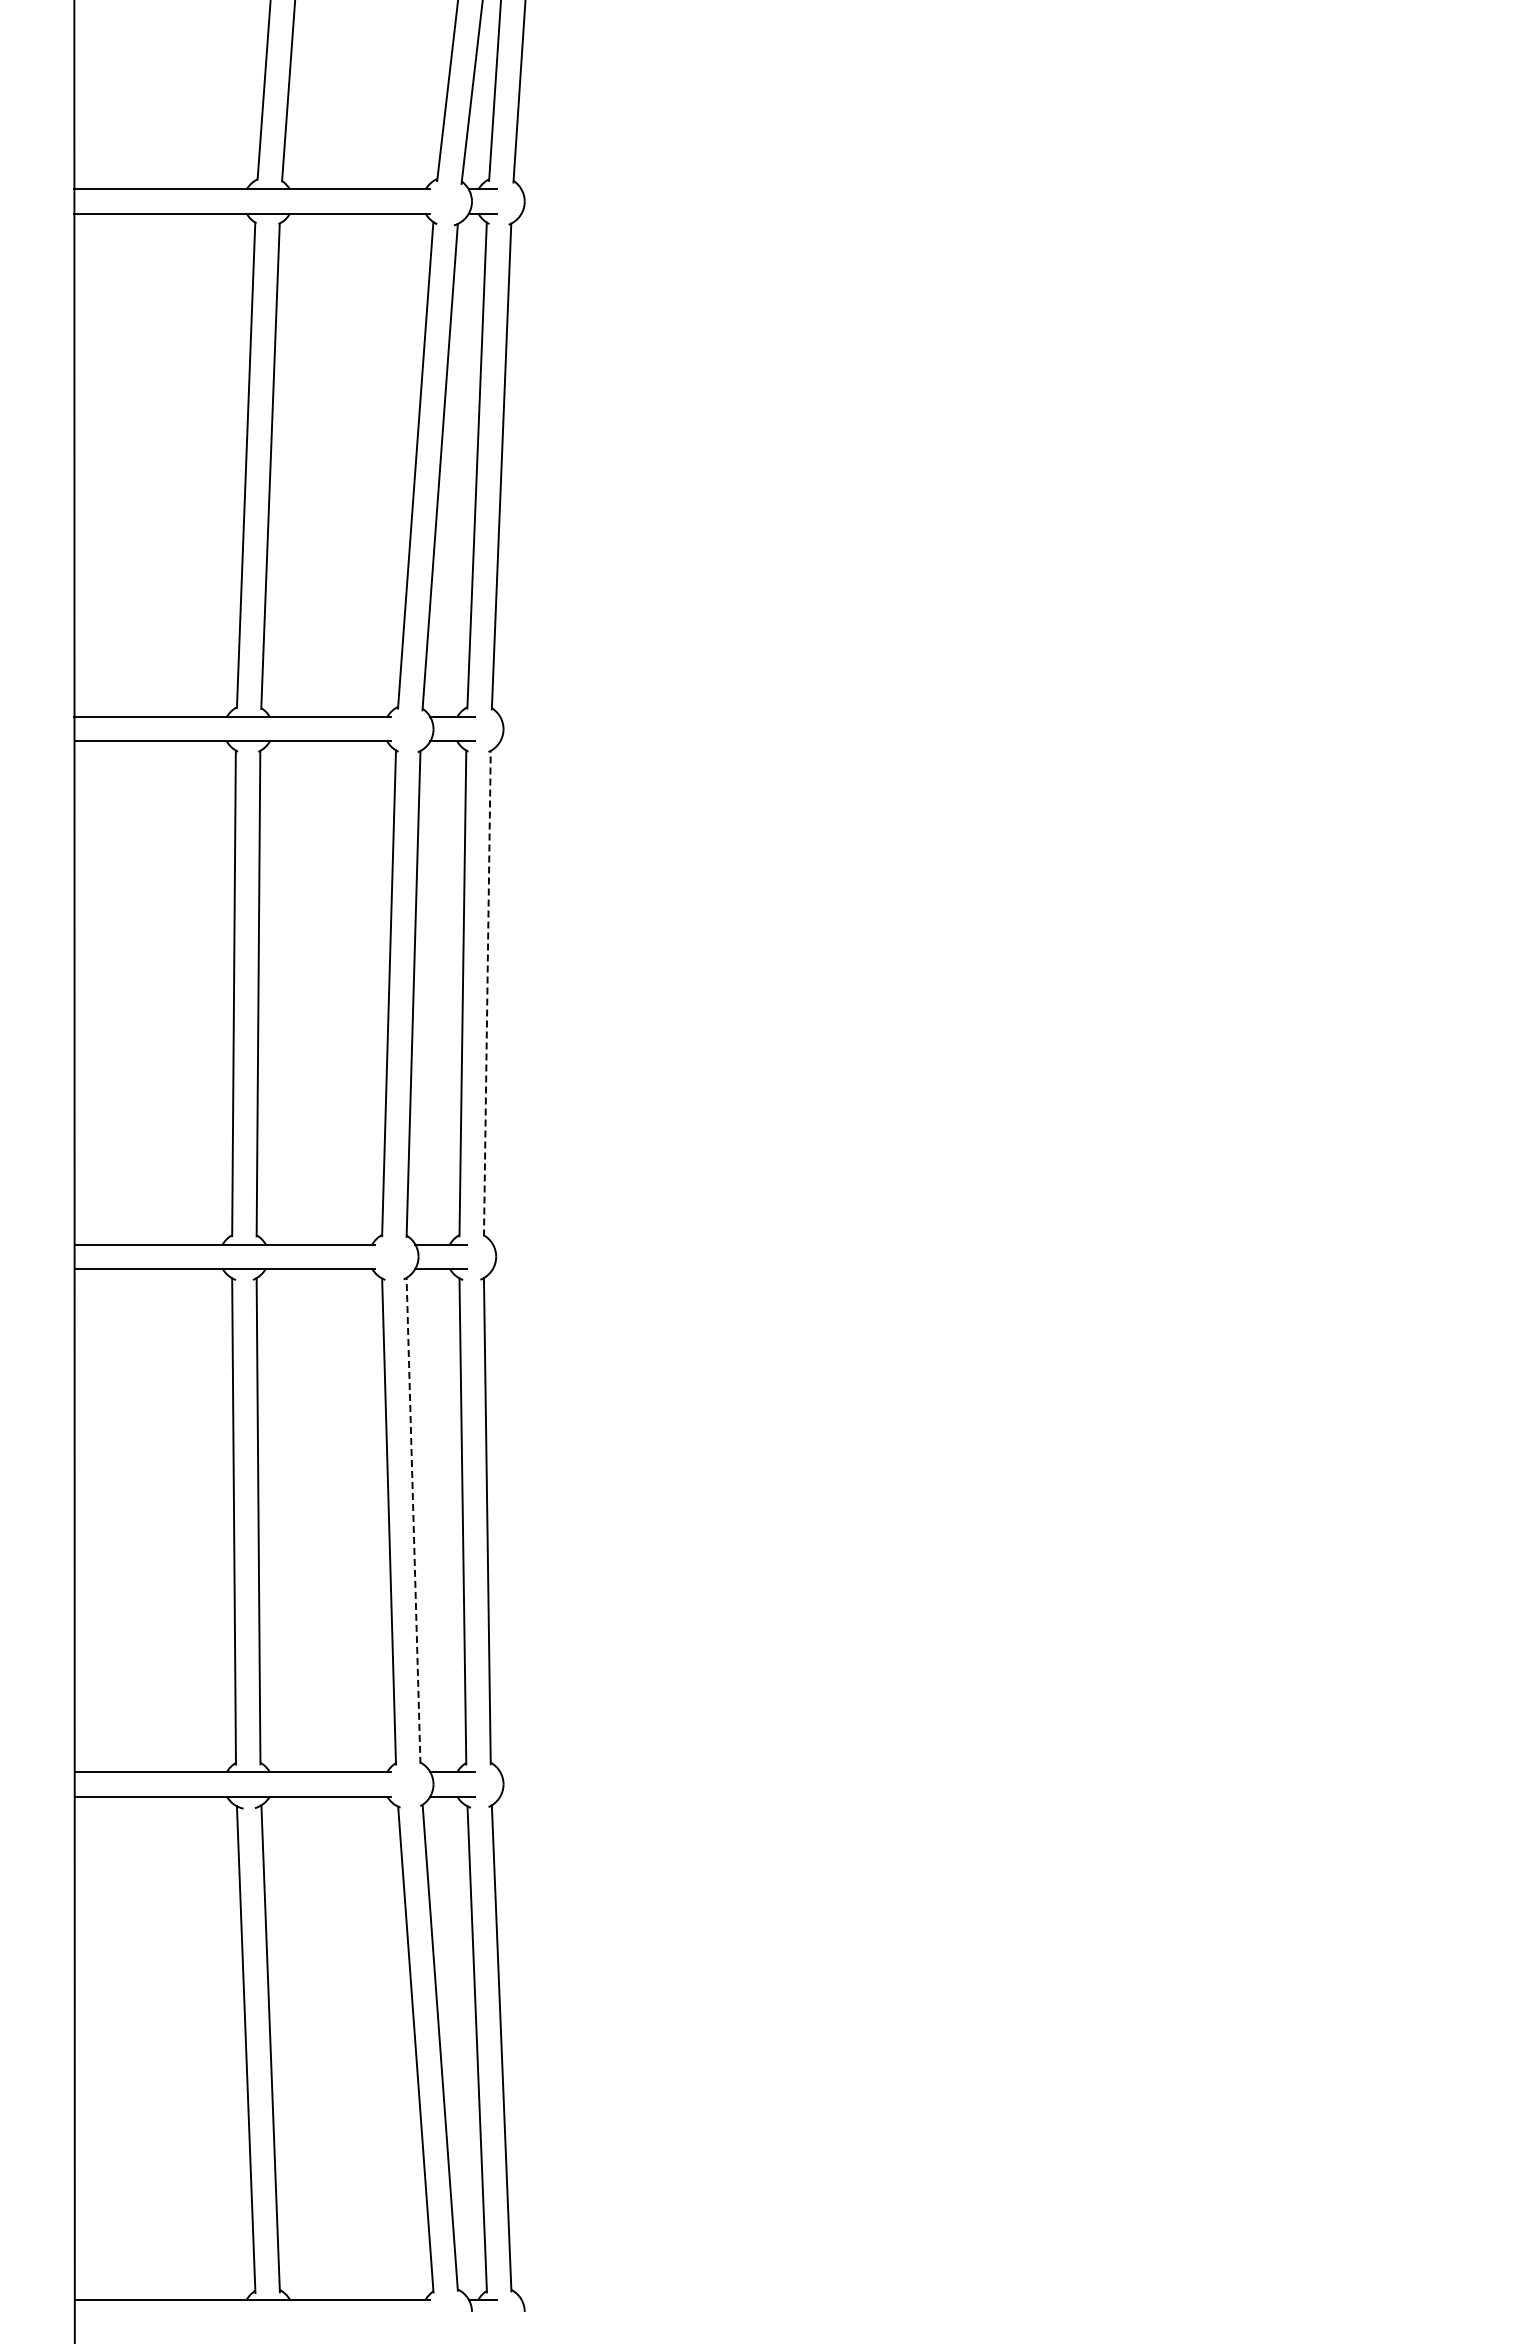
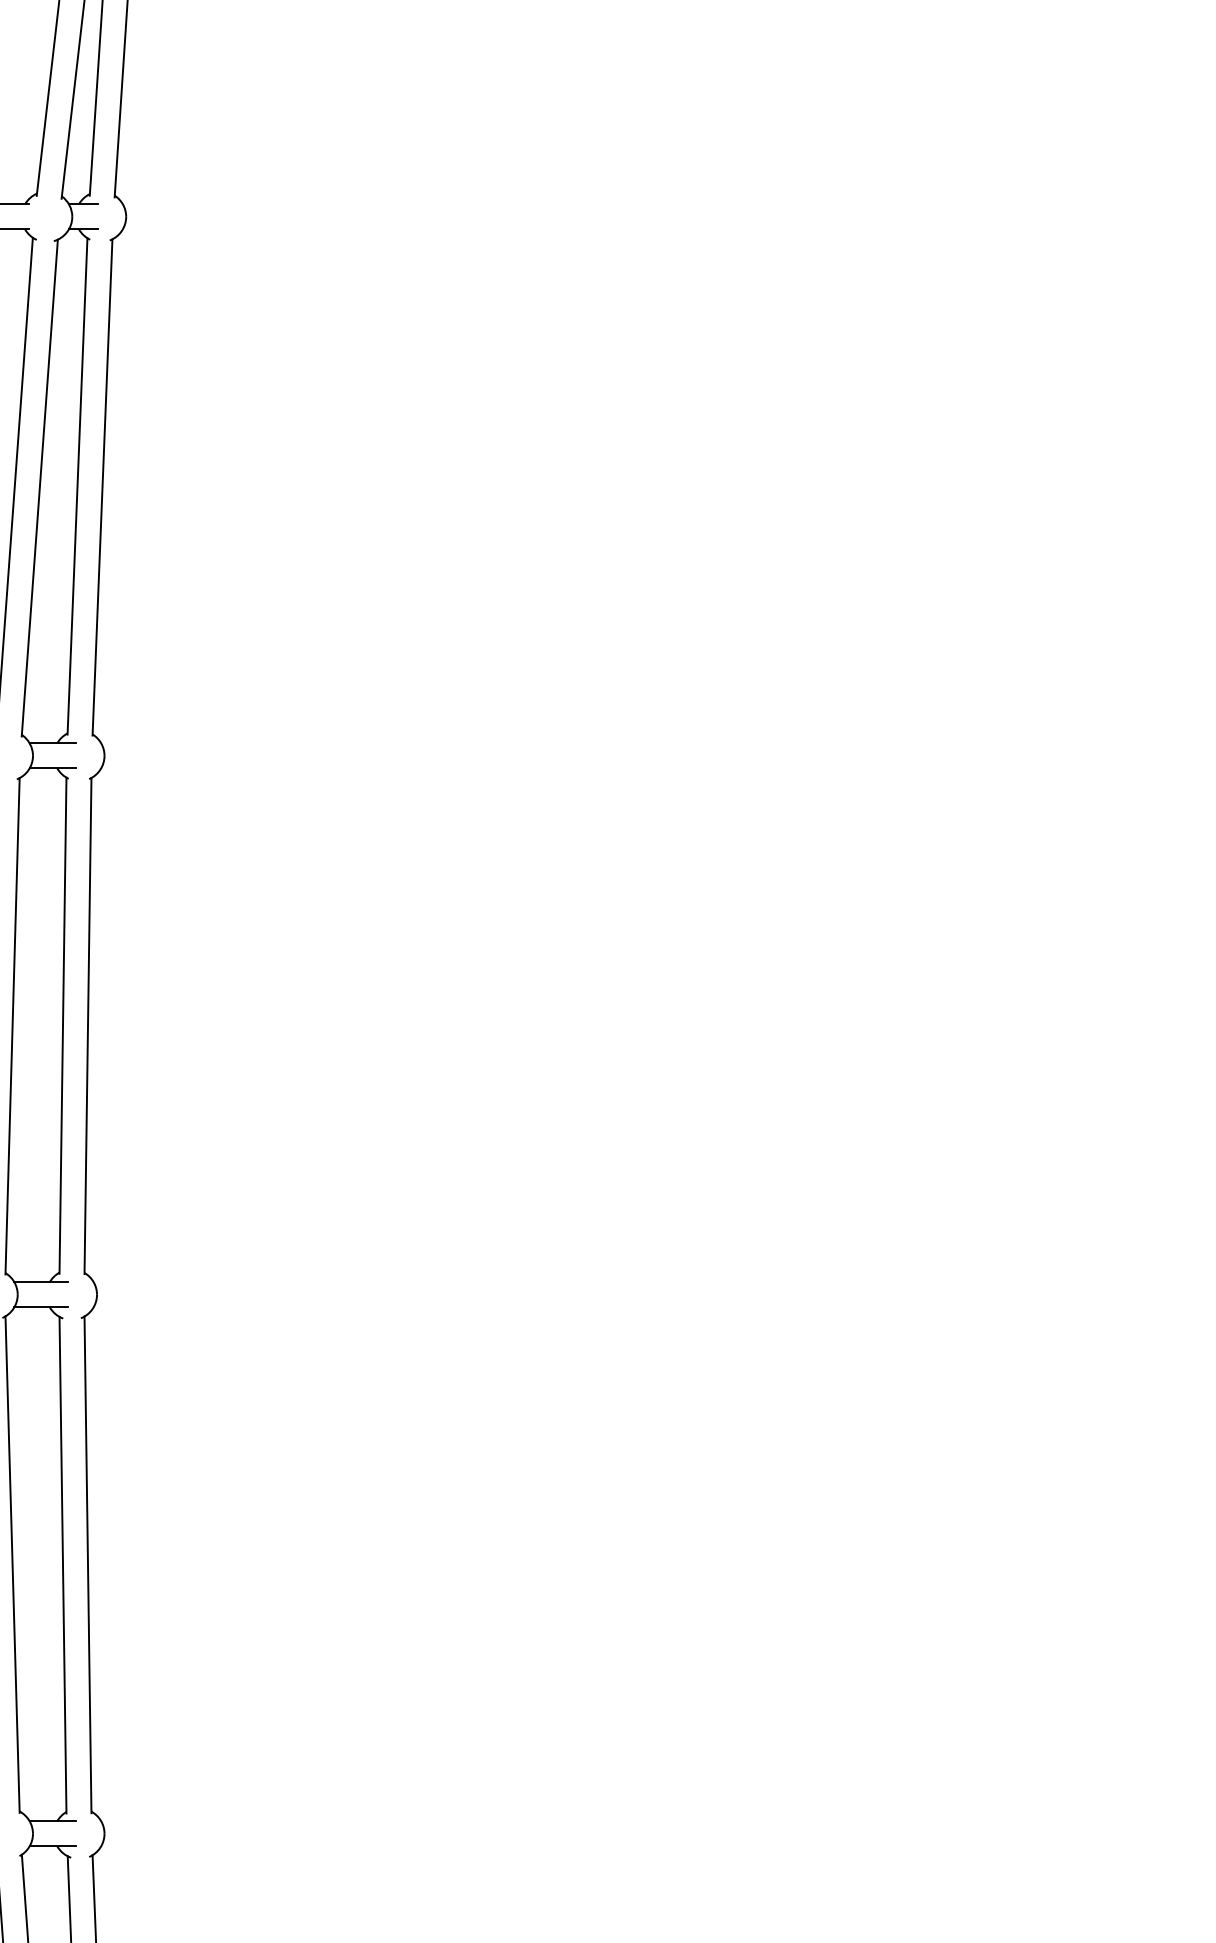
line: (487, 993) -> (88, 1025), dashed -> solid
line: (413, 1520) -> (12, 1564), dashed -> solid

